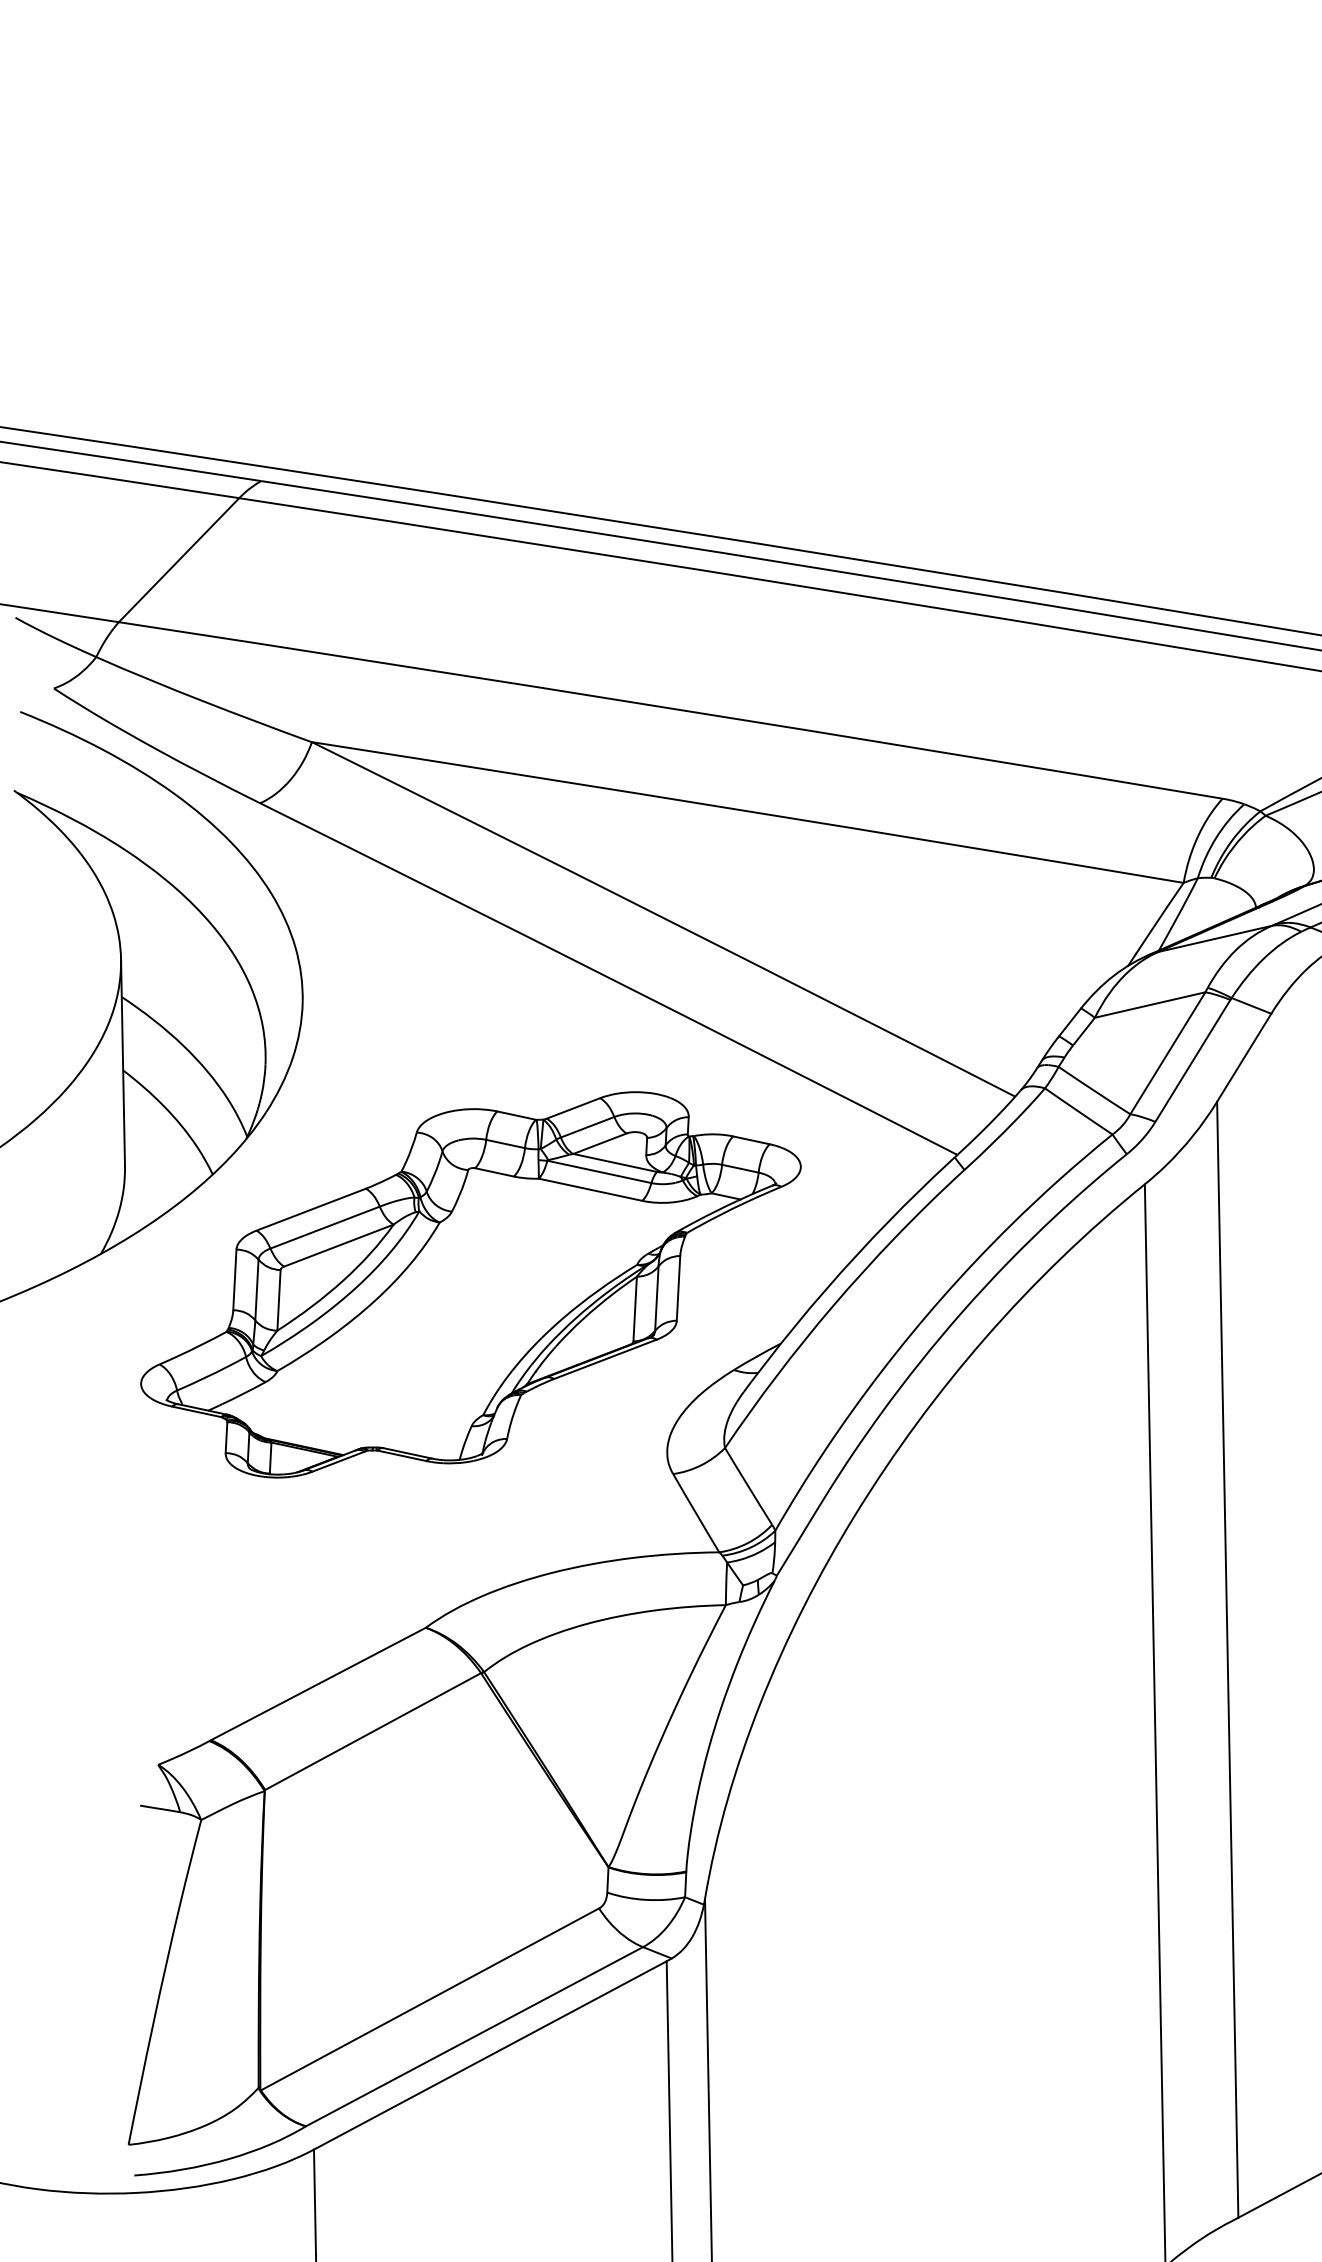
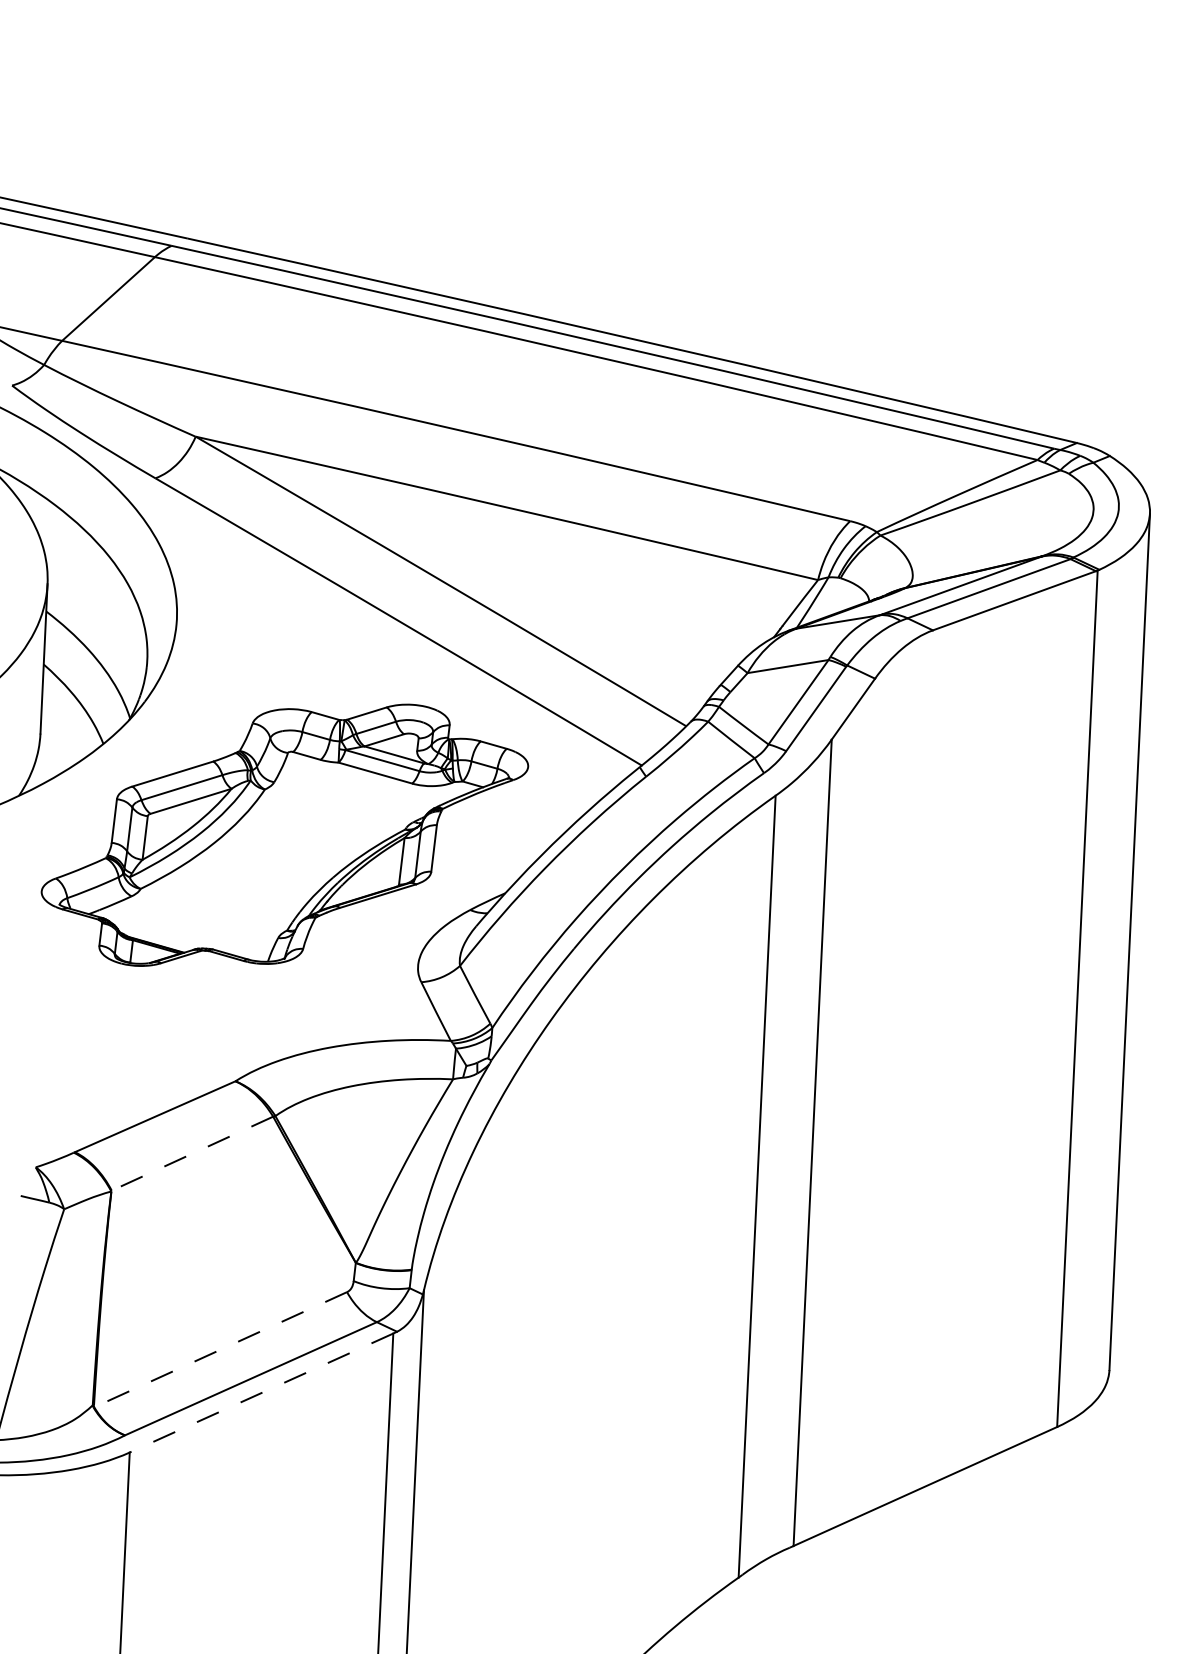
line: (373, 1731) -> (192, 1153), solid -> dashed
line: (429, 1999) -> (220, 1349), solid -> dashed
line: (490, 2056) -> (261, 1393), solid -> dashed

